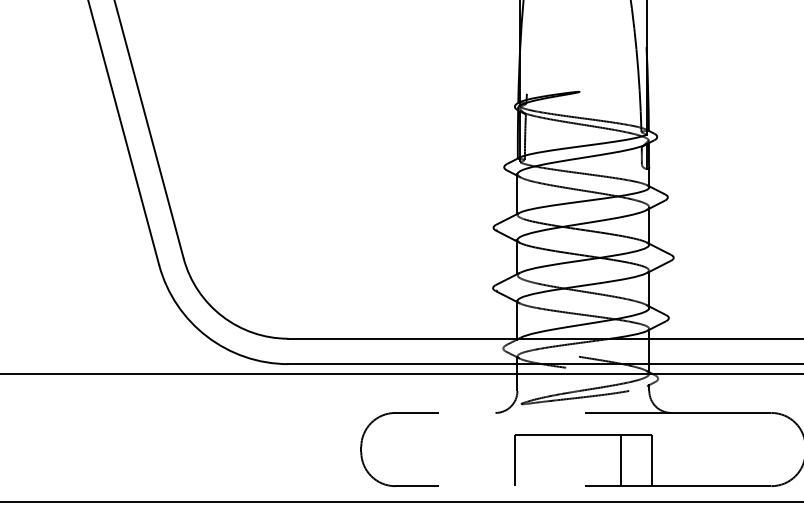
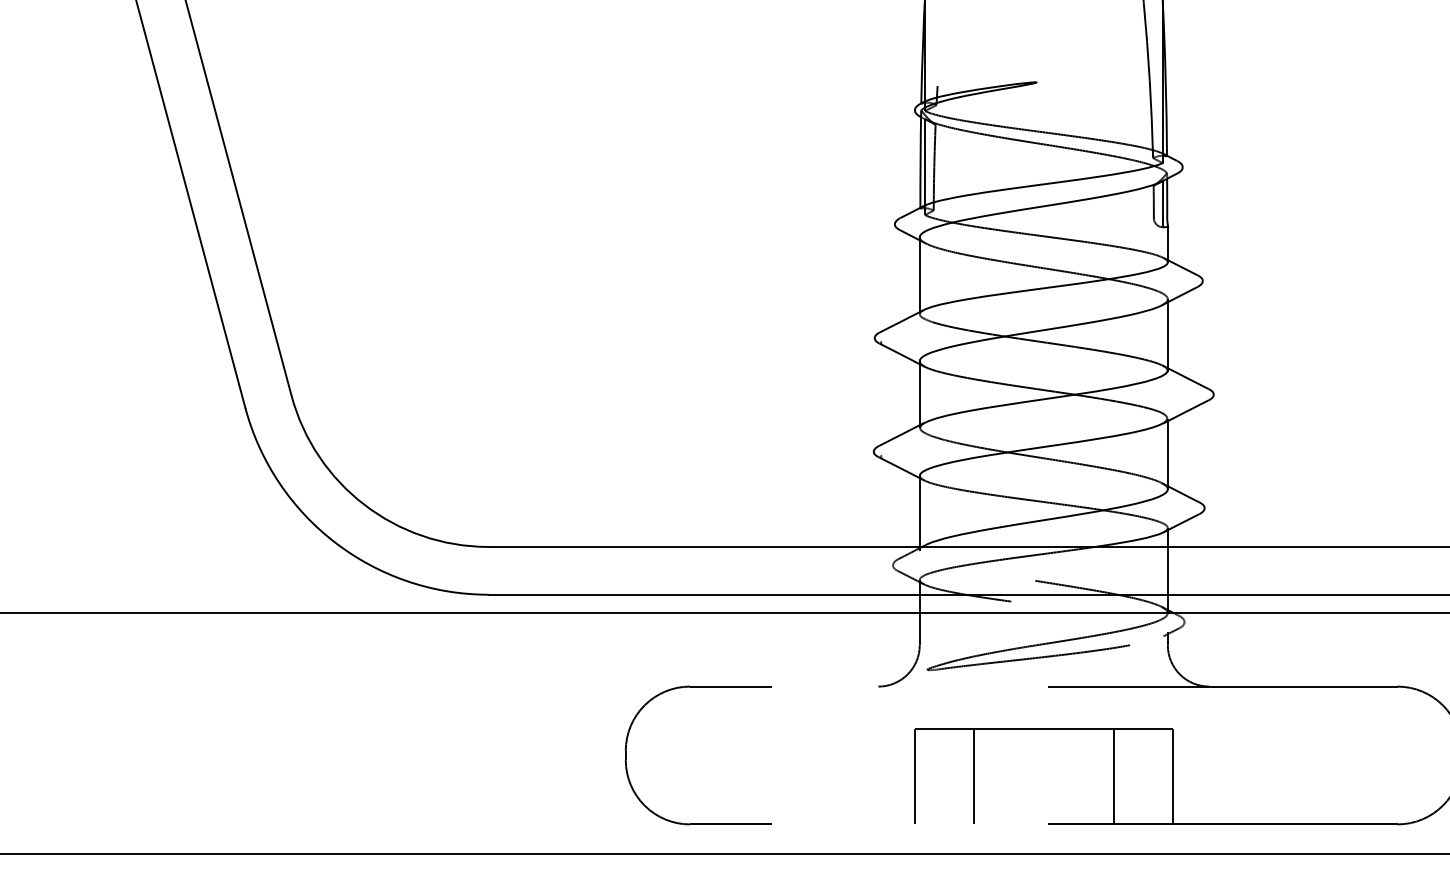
line: (546, 460) -> (974, 776), added

